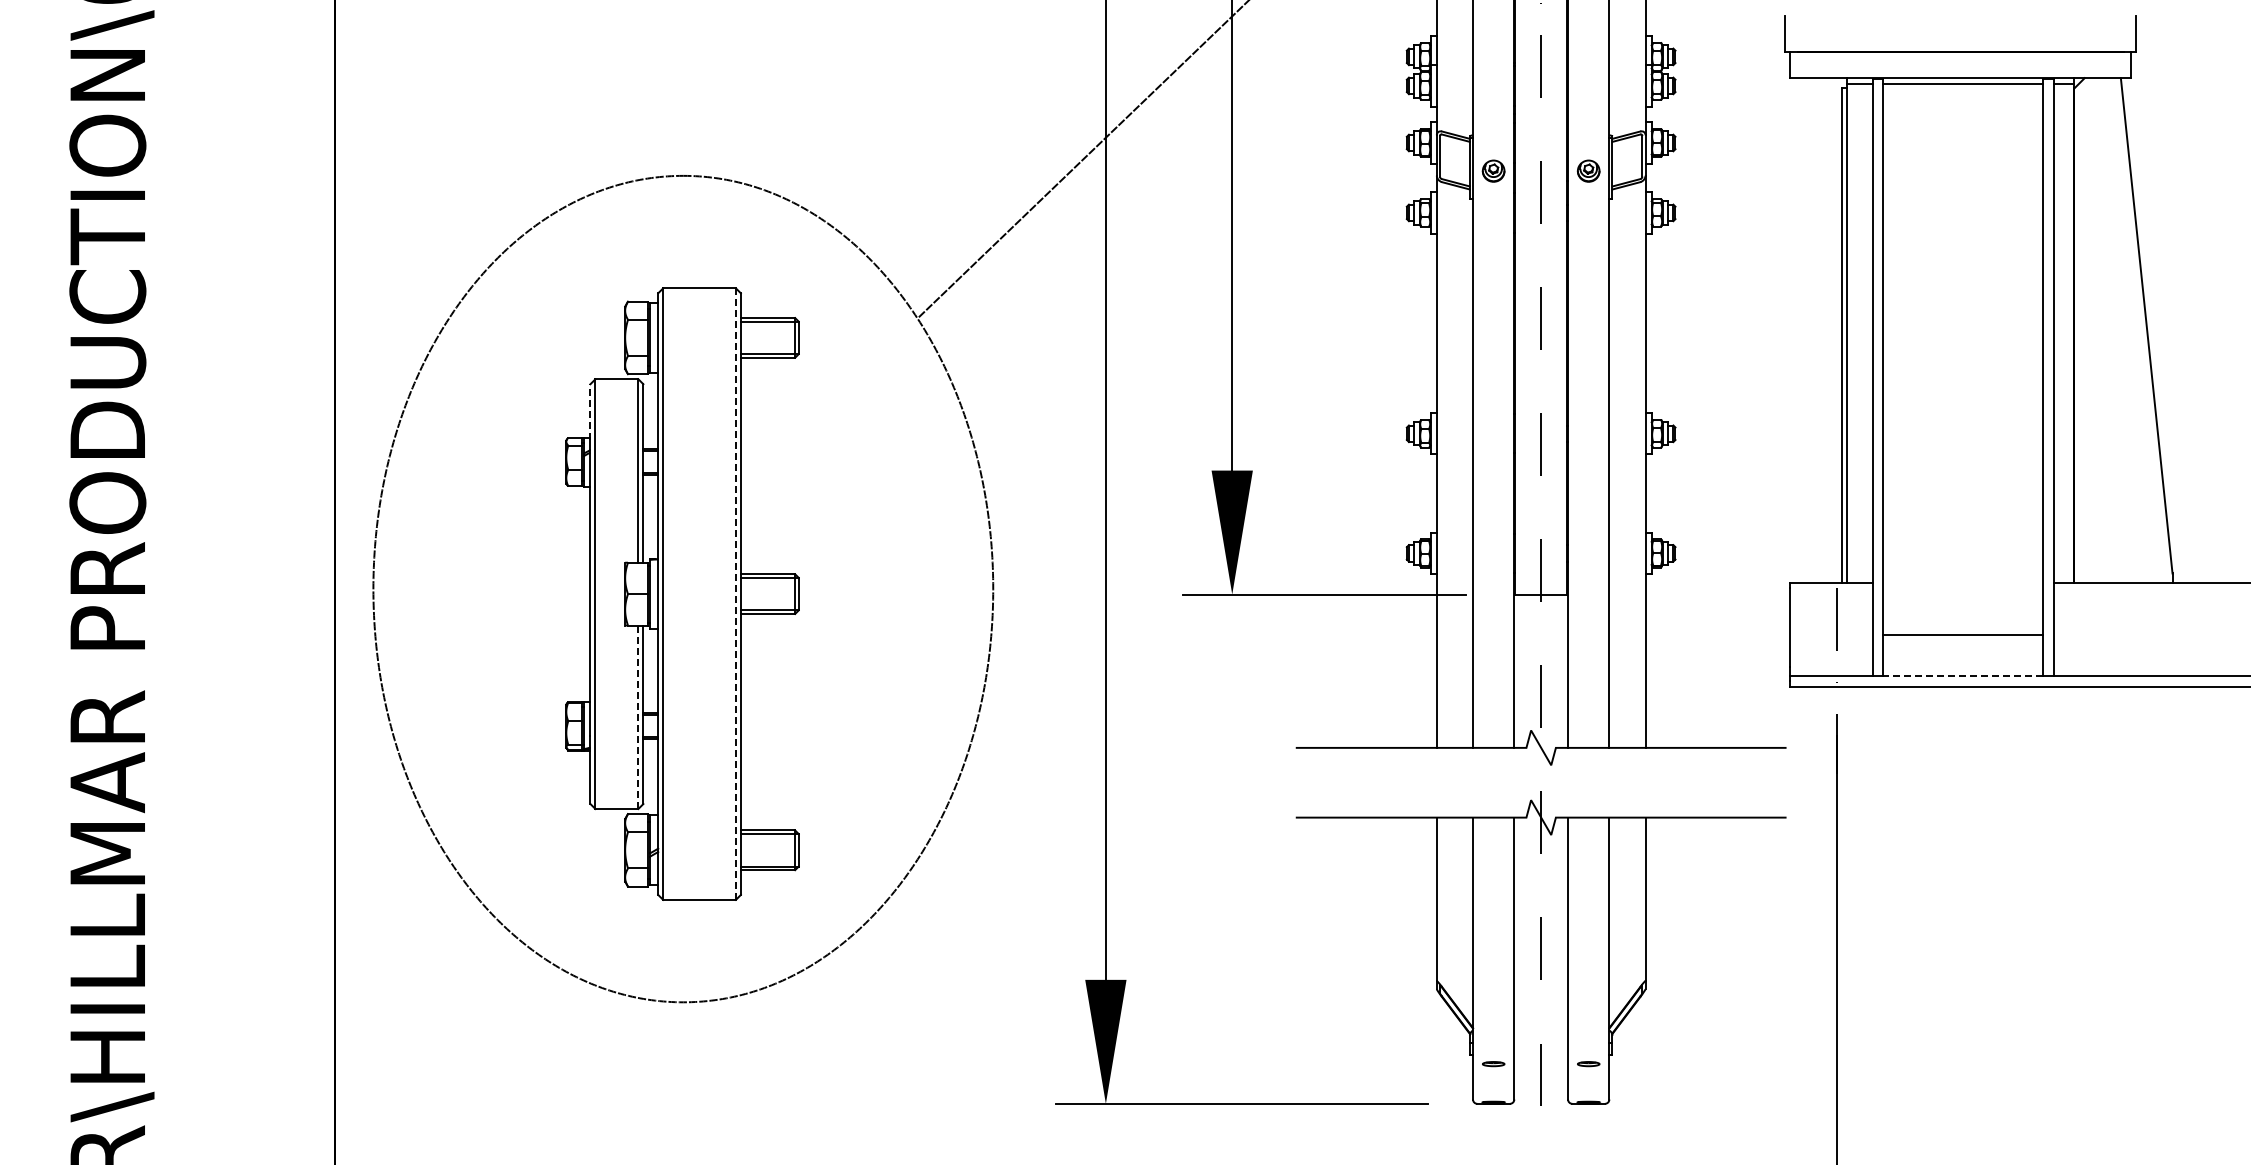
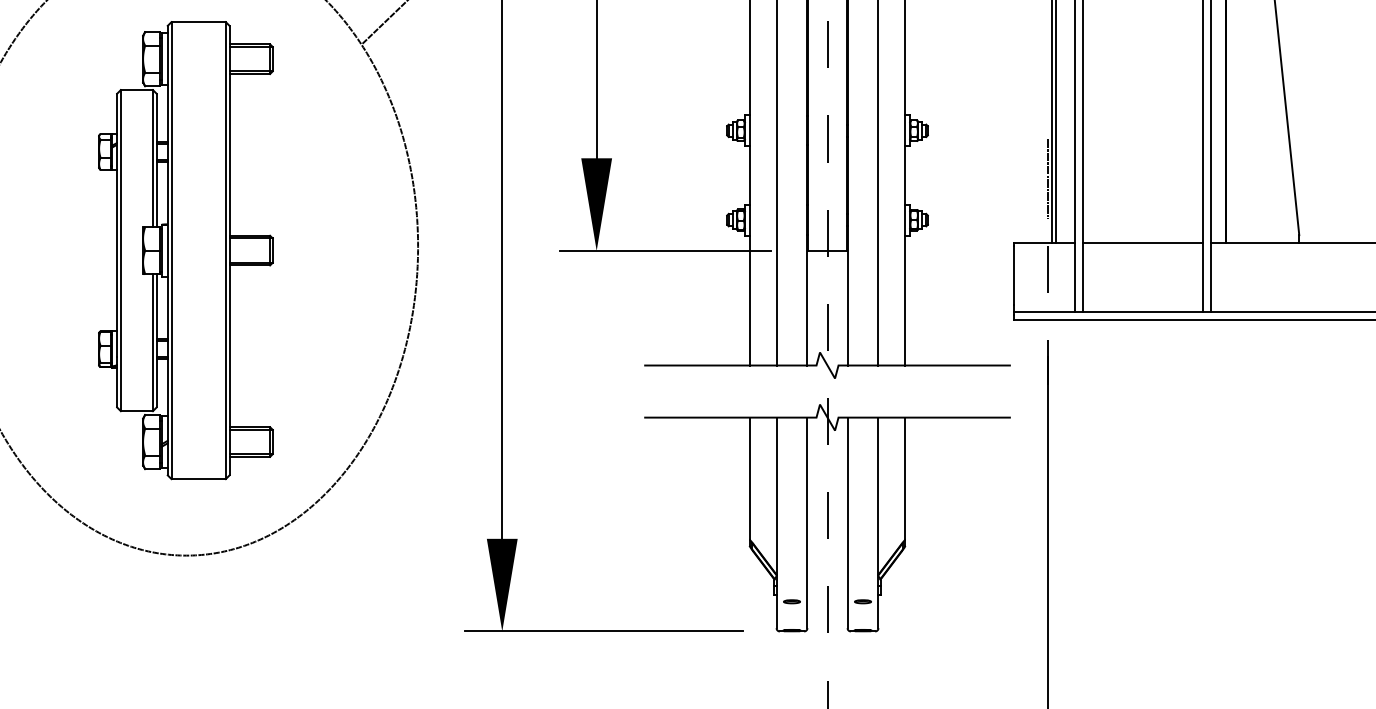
line: (590, 412) -> (117, 114), dashed -> solid
line: (1836, 498) -> (1048, 179), added
line: (735, 594) -> (225, 250), dashed -> solid
line: (1963, 635) -> (1143, 242), moved
line: (1962, 676) -> (1142, 312), dashed -> solid
line: (638, 717) -> (153, 342), dashed -> solid

